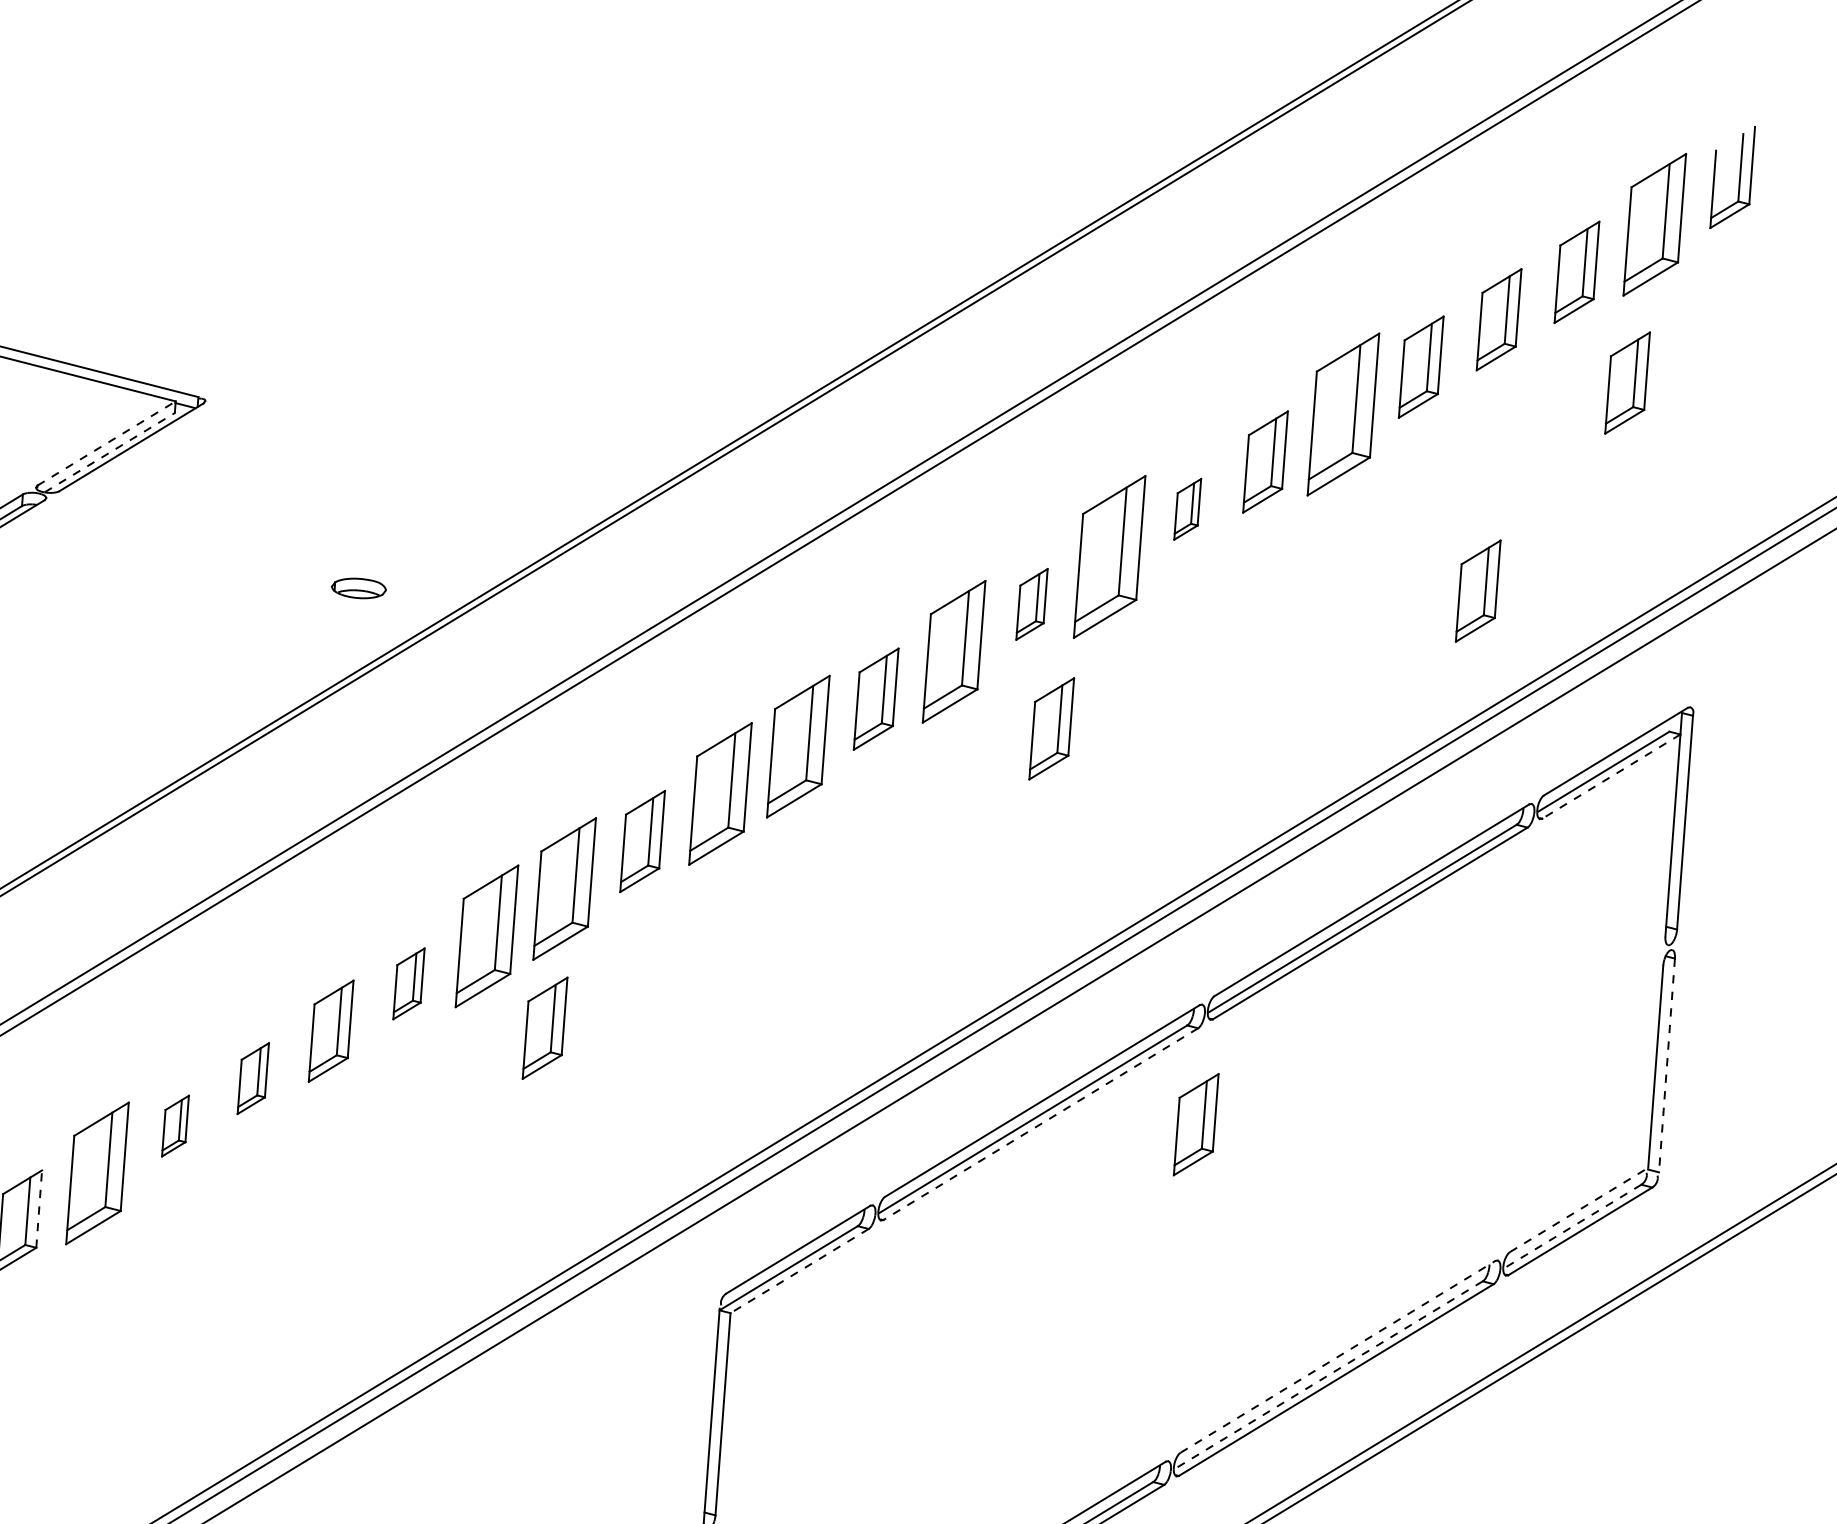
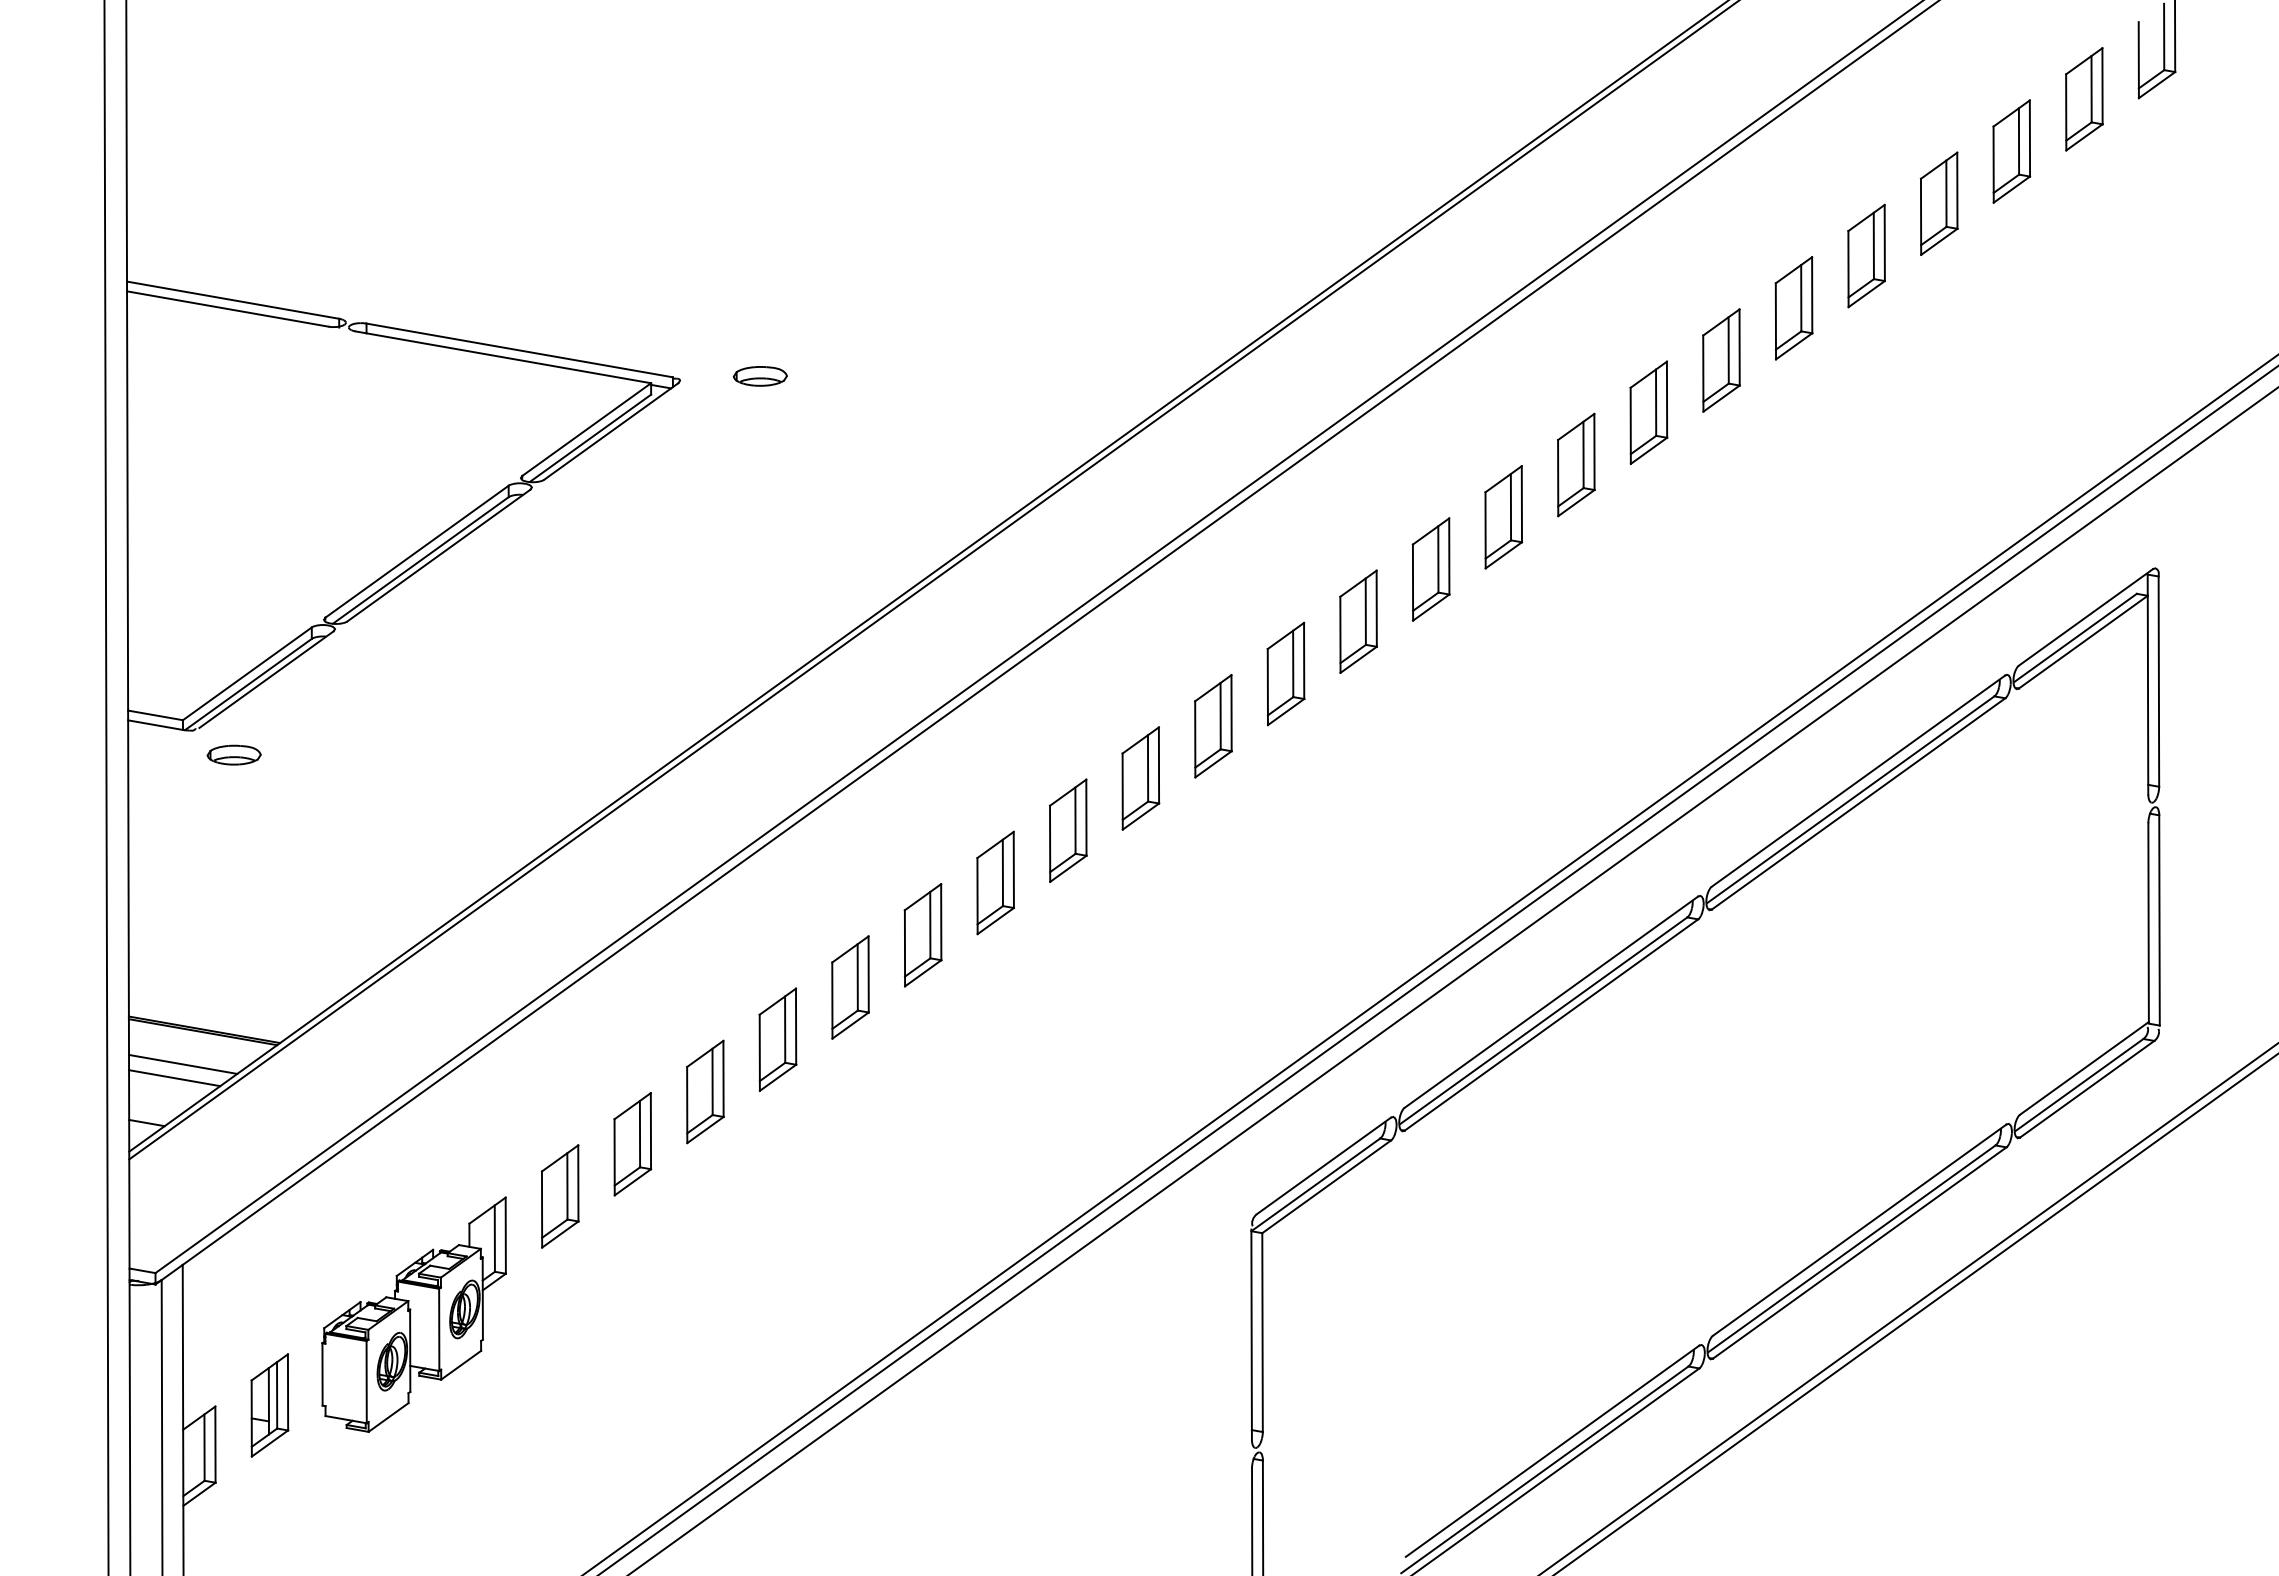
part: (1654, 225) -> (2084, 99), size x0.71
part: (1627, 382) -> (2069, 255), removed
part: (1342, 414) -> (1793, 308), size x0.62
line: (107, 443) -> (587, 429), dashed -> solid
line: (109, 452) -> (590, 438), dashed -> solid
part: (1187, 509) -> (1648, 412), size x1.67
part: (1110, 556) -> (1576, 464), size x0.62
part: (358, 588) -> (759, 376), moved
part: (1477, 590) -> (1938, 470), removed
part: (1031, 604) -> (1503, 517), size x1.43
part: (953, 651) -> (1430, 569), size x0.71
part: (1051, 728) -> (1532, 637), removed
part: (797, 746) -> (1285, 673), size x0.71
line: (1610, 776) -> (2082, 642), dashed -> solid
part: (720, 794) -> (1213, 726), size x0.71
part: (565, 888) -> (1068, 830), size x0.71
part: (486, 935) -> (995, 882), size x0.71
part: (408, 984) -> (922, 935), size x1.43
part: (545, 1028) -> (1059, 968), removed
line: (1666, 1065) -> (2159, 920), dashed -> solid
part: (252, 1078) -> (777, 1039), size x1.43
line: (1040, 1124) -> (1551, 1025), dashed -> solid
part: (1196, 1124) -> (1703, 1013), removed
part: (175, 1125) -> (705, 1091), size x1.67
part: (97, 1173) -> (632, 1144), size x0.71
line: (39, 1208) -> (578, 1182), dashed -> solid
line: (1579, 1210) -> (2084, 1068), dashed -> solid
line: (1572, 1226) -> (2079, 1085), dashed -> solid
line: (799, 1271) -> (1326, 1187), dashed -> solid
line: (1337, 1357) -> (1859, 1230), dashed -> solid
line: (1328, 1374) -> (1851, 1248), dashed -> solid

